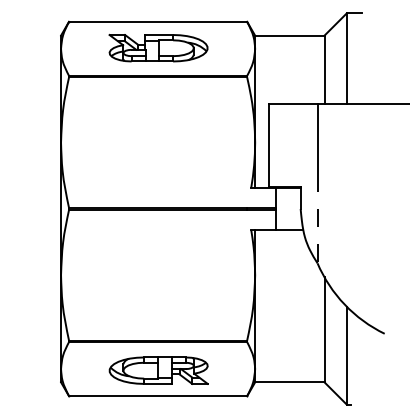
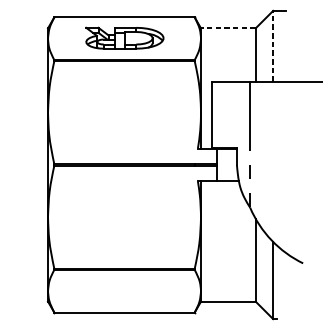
line: (289, 35) -> (228, 28), solid -> dashed
line: (346, 58) -> (273, 46), solid -> dashed
part: (158, 370) -> (124, 292), removed

